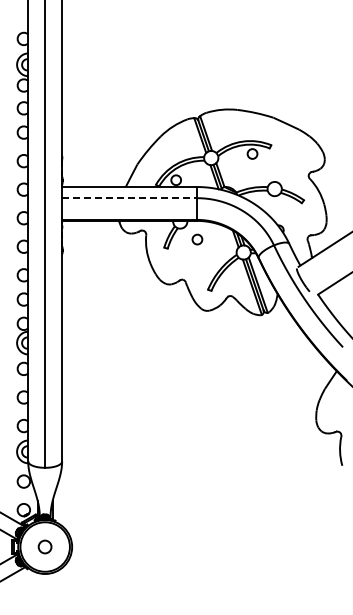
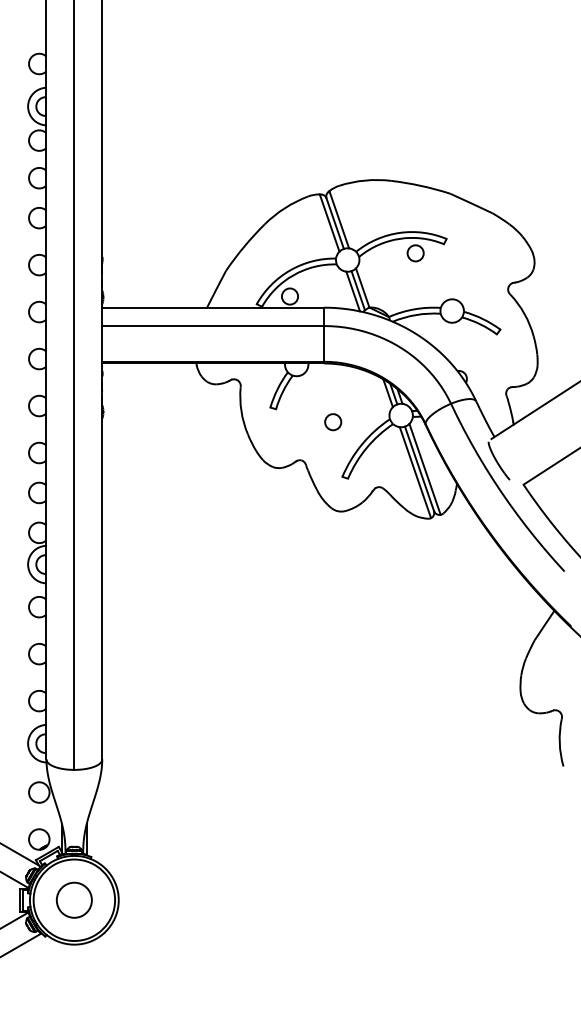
line: (130, 198) -> (214, 326), dashed -> solid
circle: (197, 239) -> (333, 422), moved
circle: (44, 546) -> (73, 899), size x1.67

